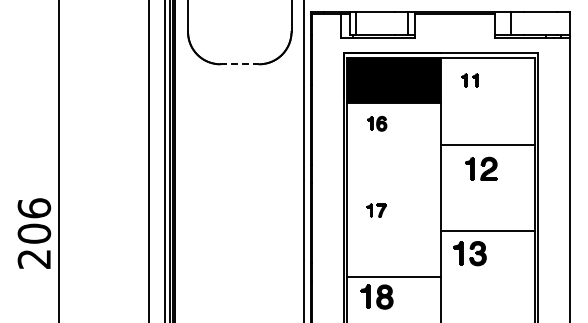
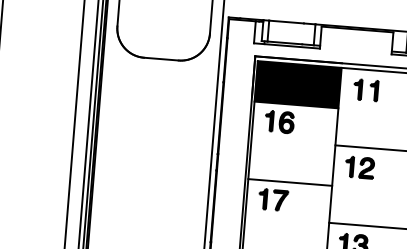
line: (240, 64) -> (161, 59), dashed -> solid
part: (469, 80) -> (365, 90), size x1.67
part: (376, 123) -> (279, 121), size x1.67
part: (481, 168) -> (360, 167), moved
line: (393, 189) -> (289, 182), added
part: (376, 210) -> (273, 199), size x1.67

